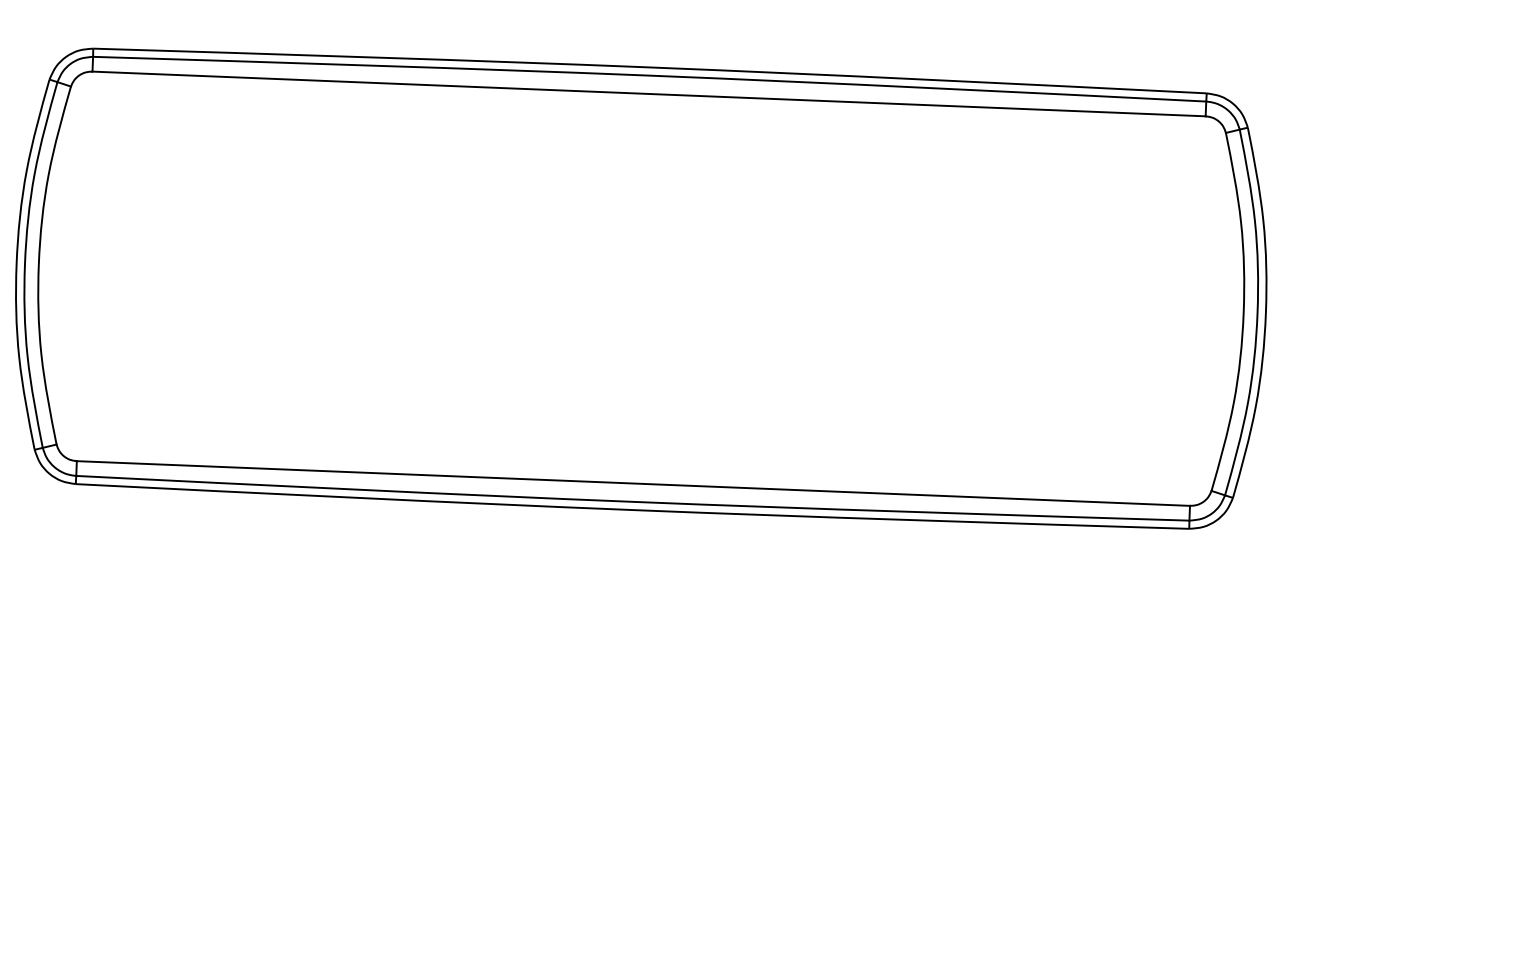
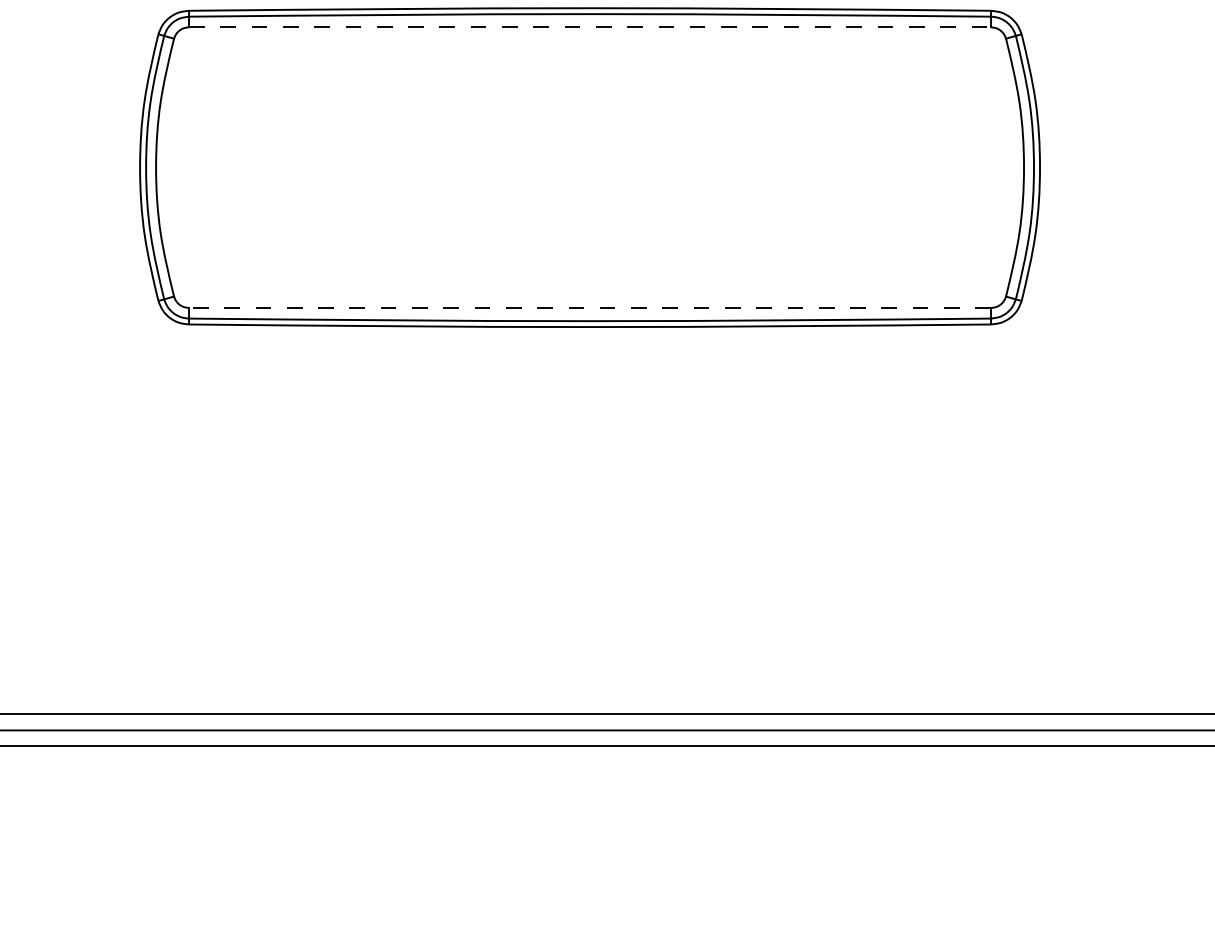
line: (649, 94) -> (590, 27), solid -> dashed
line: (634, 482) -> (590, 307), solid -> dashed

